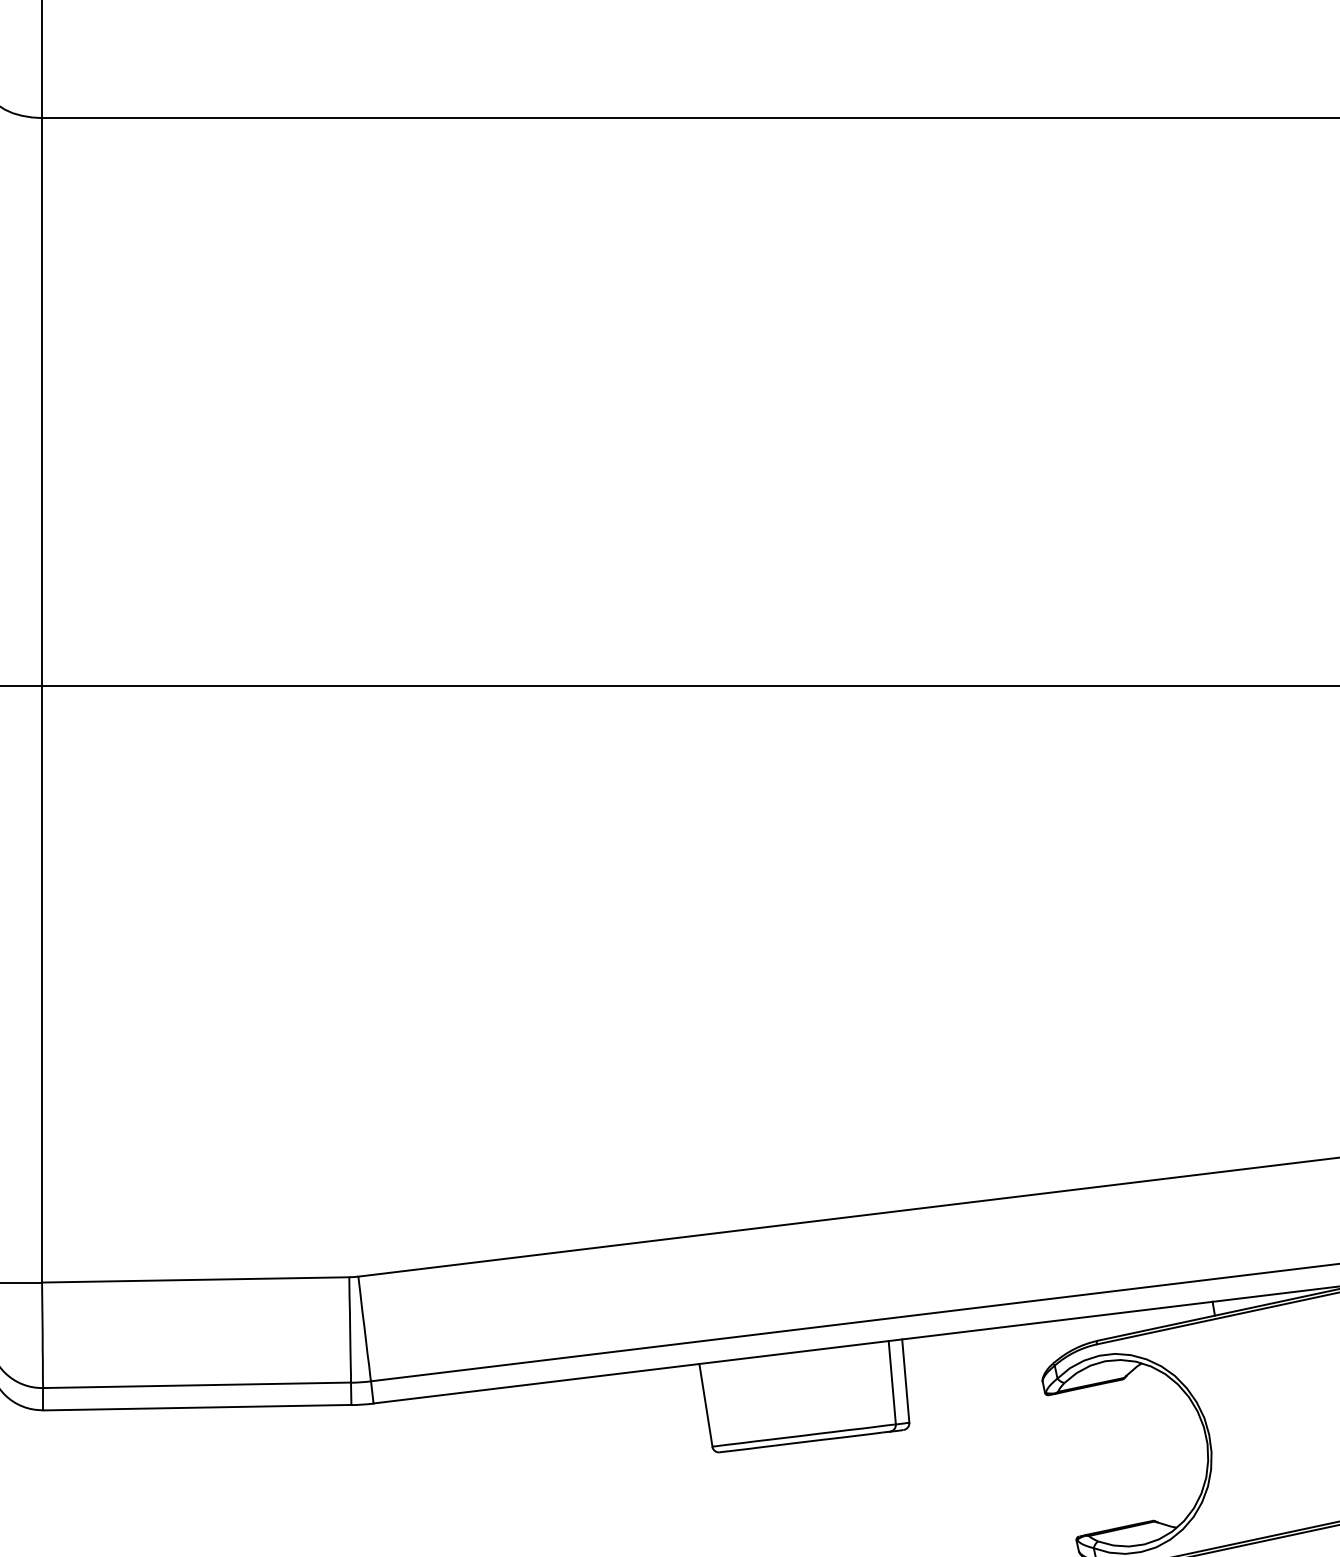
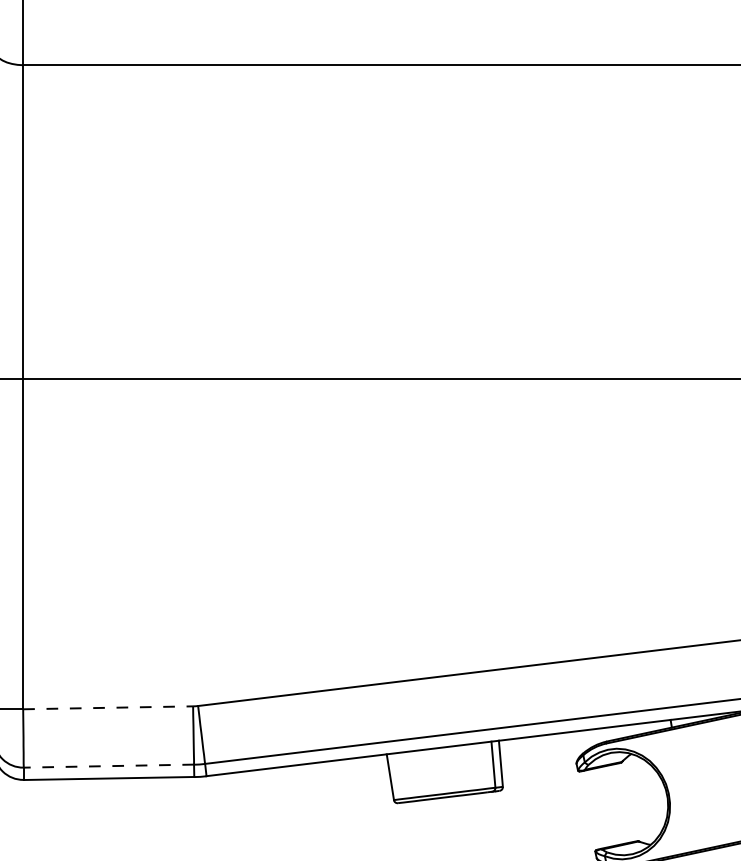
line: (196, 1279) -> (108, 707), solid -> dashed
line: (196, 1385) -> (108, 766), solid -> dashed

